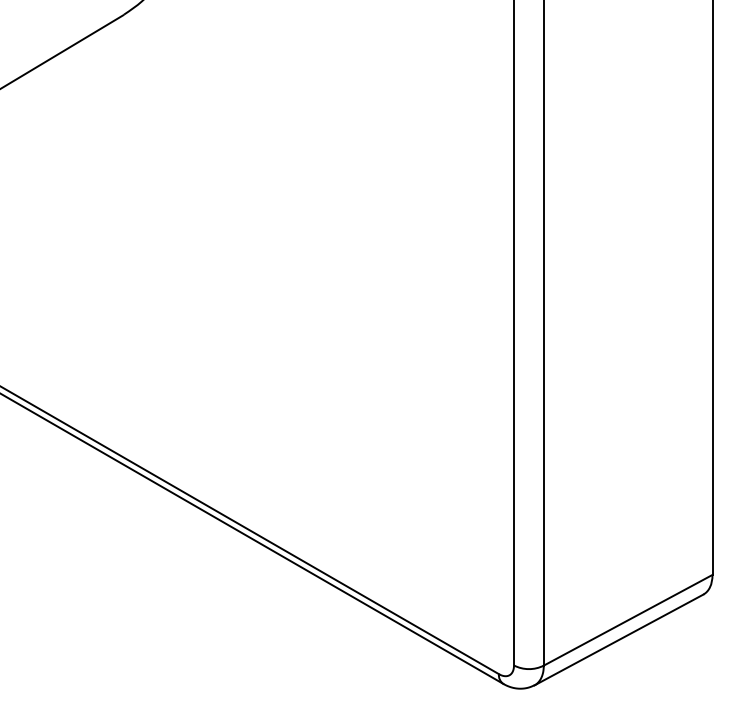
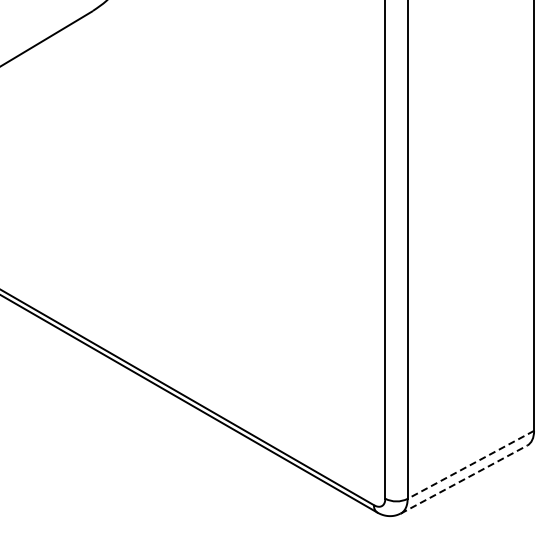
line: (627, 619) -> (470, 464), solid -> dashed
line: (618, 639) -> (463, 479), solid -> dashed

